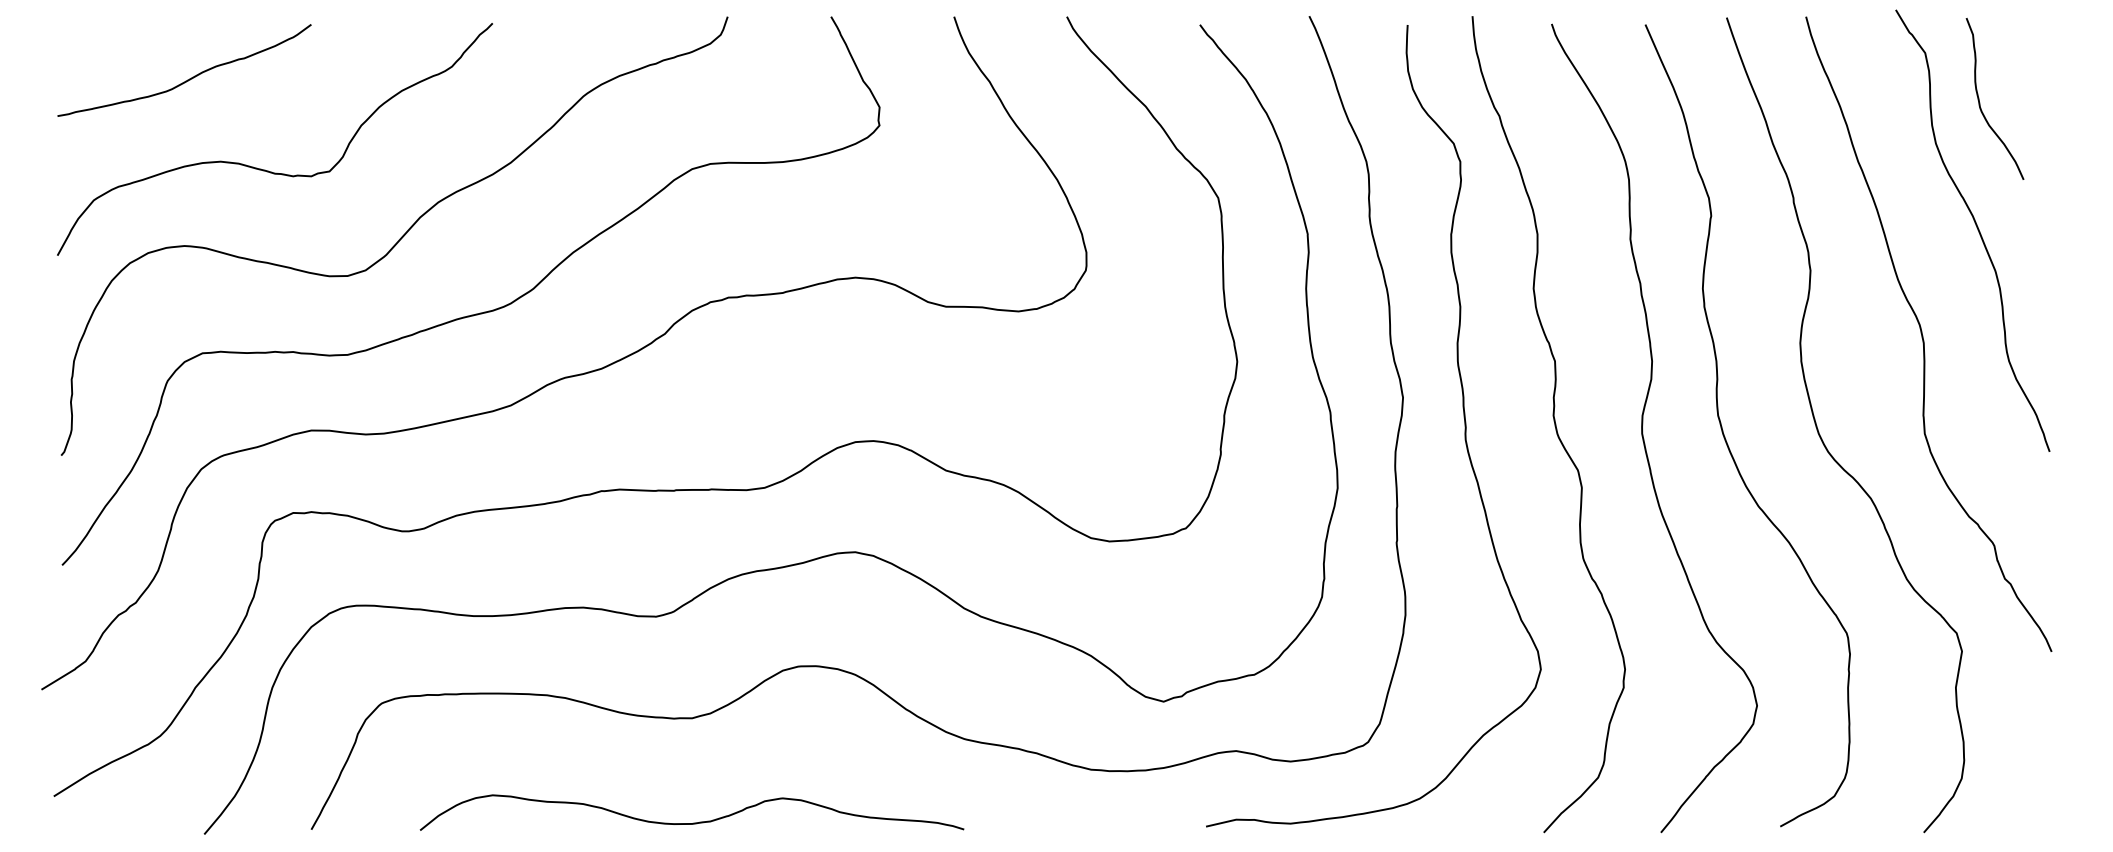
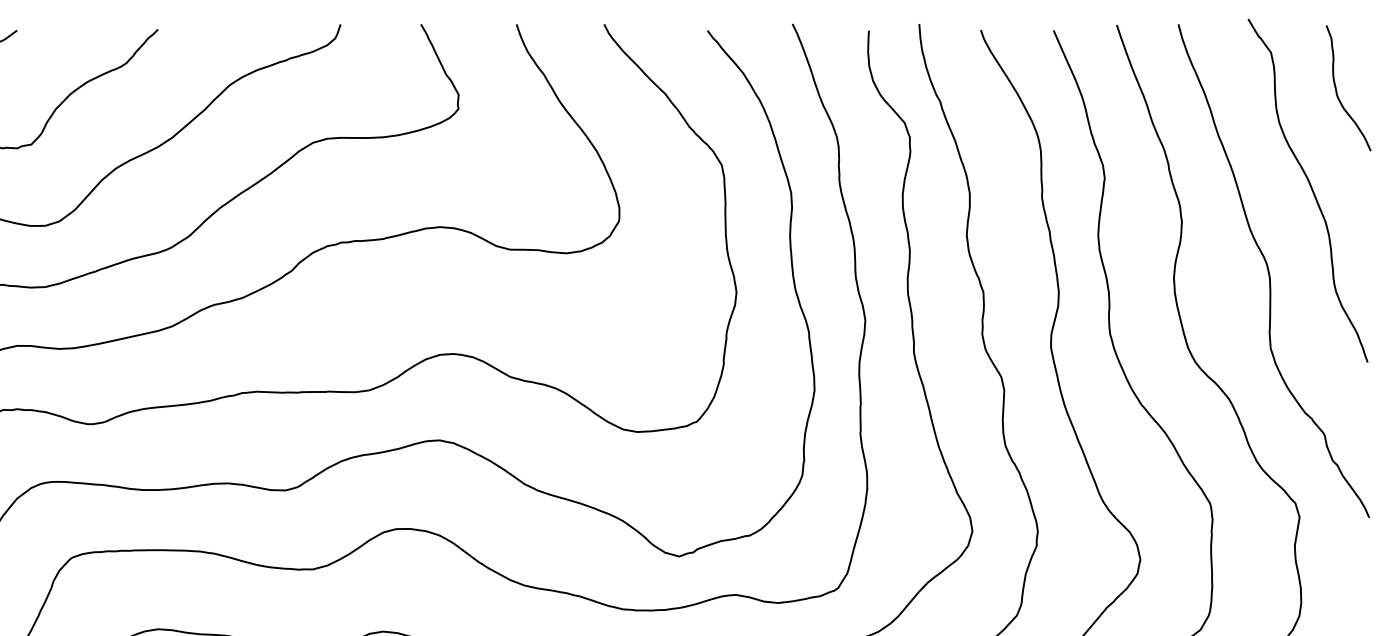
curve: (1980, 102) -> (1337, 91), moved

